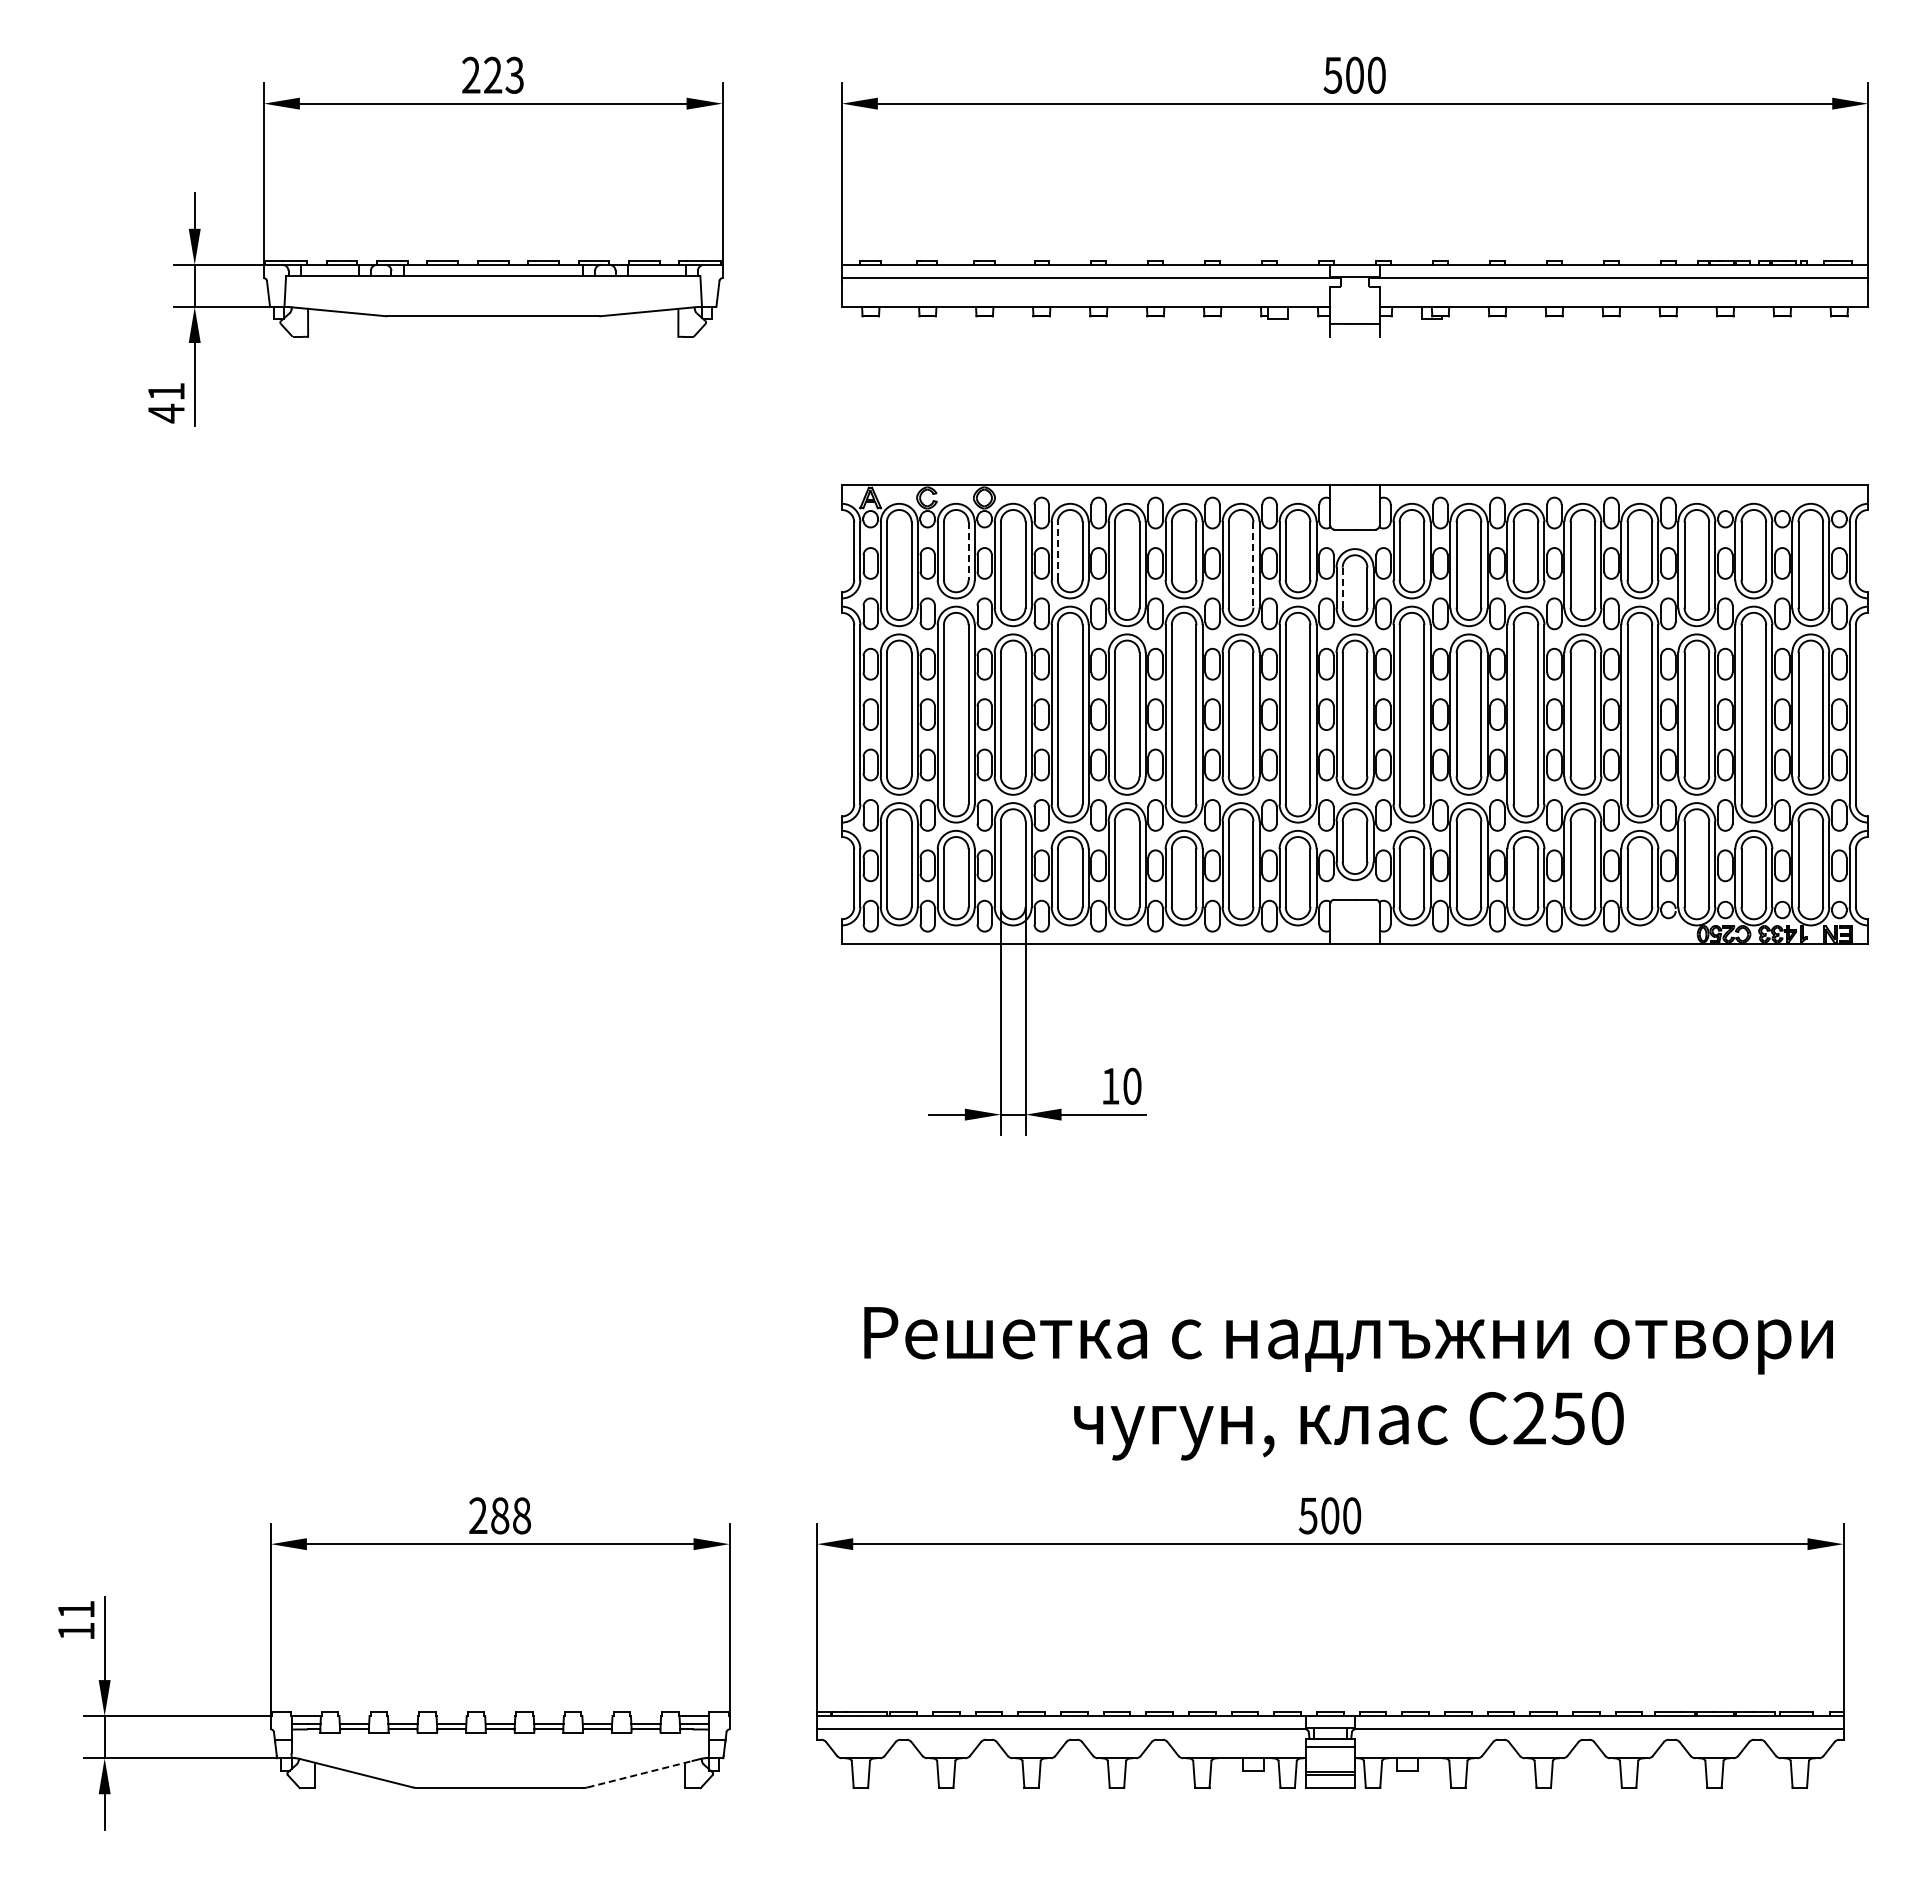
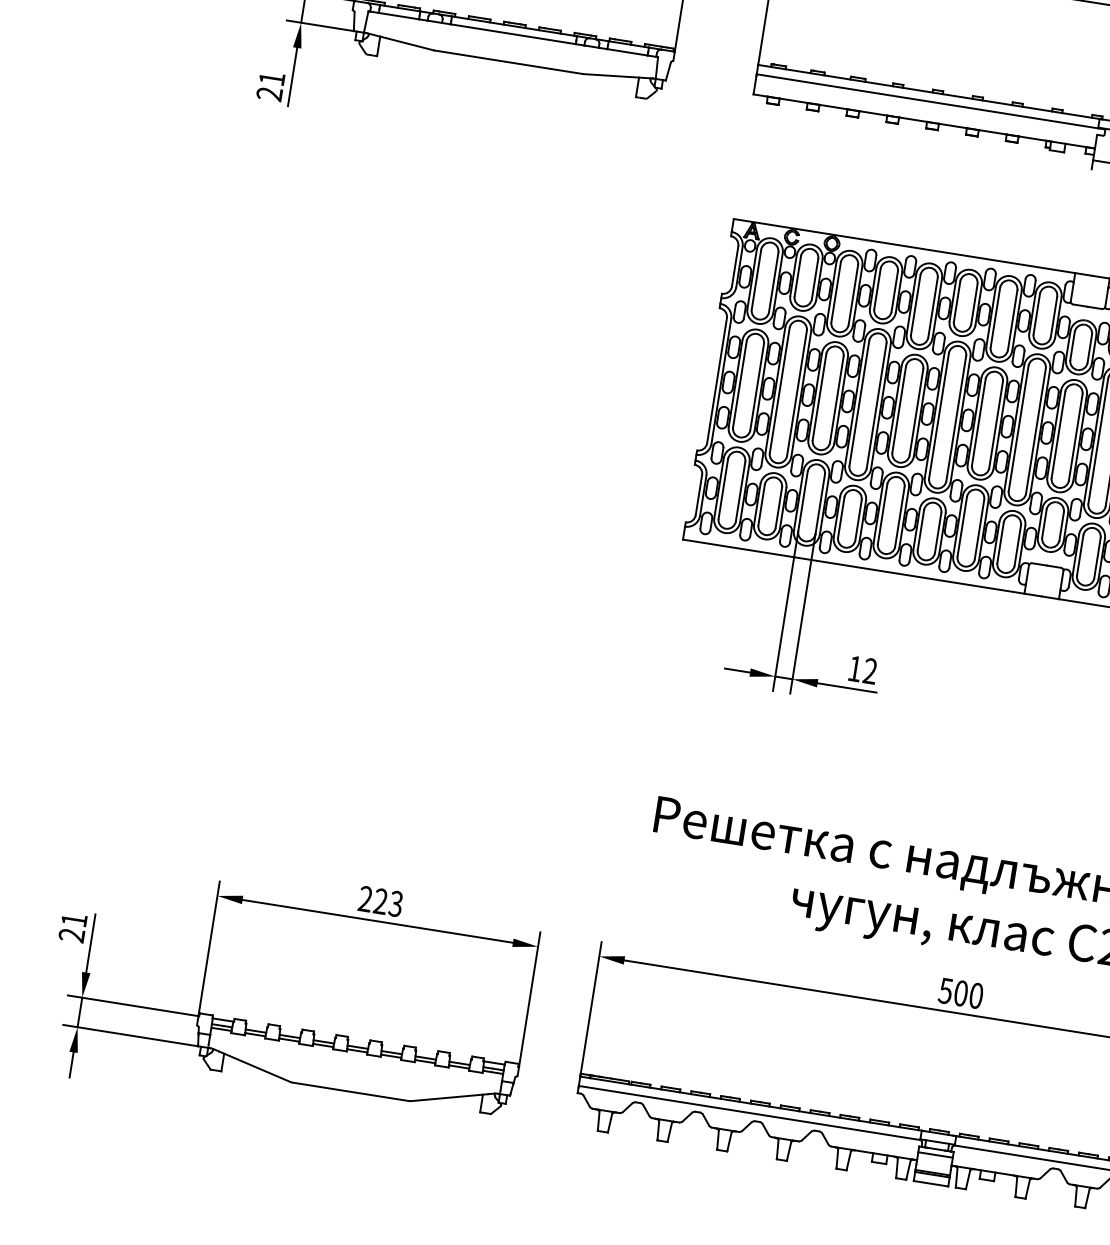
text: (165, 413) -> (268, 93), 41 -> 21
line: (968, 551) -> (814, 279), dashed -> solid
line: (1057, 551) -> (877, 289), dashed -> solid
line: (1253, 565) -> (1012, 320), dashed -> solid
line: (1342, 587) -> (1072, 345), dashed -> solid
text: (1132, 1085) -> (870, 670), 10 -> 12
text: (511, 1515) -> (388, 902), 288 -> 223
text: (75, 1631) -> (71, 935), 11 -> 21
line: (640, 1774) -> (450, 1097), dashed -> solid

